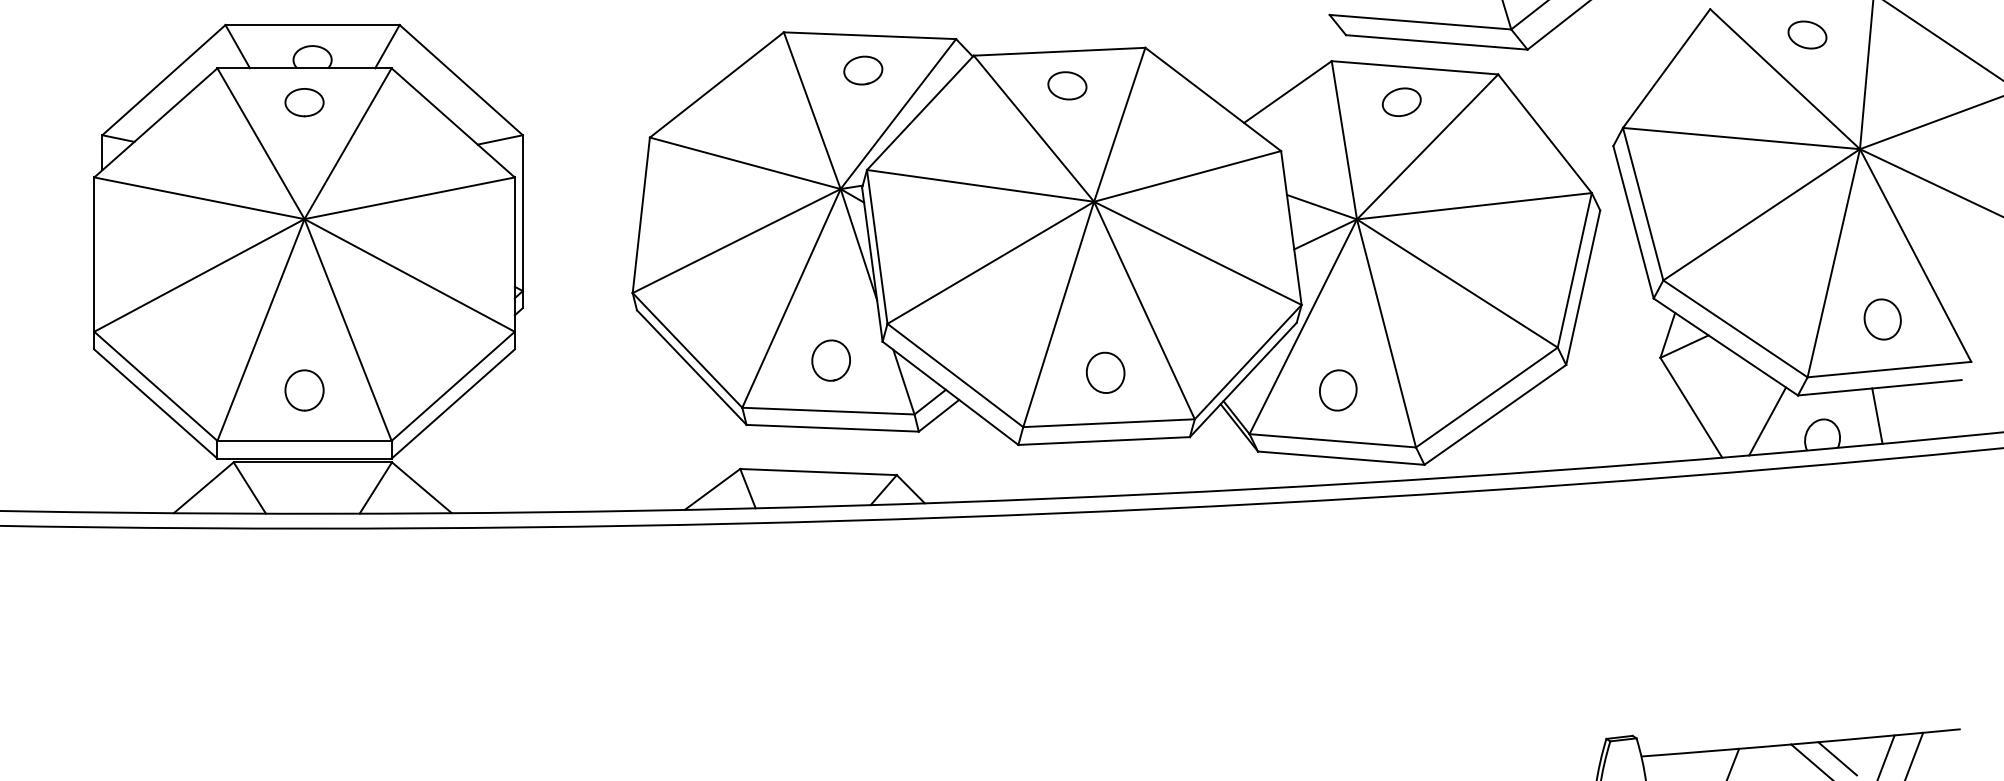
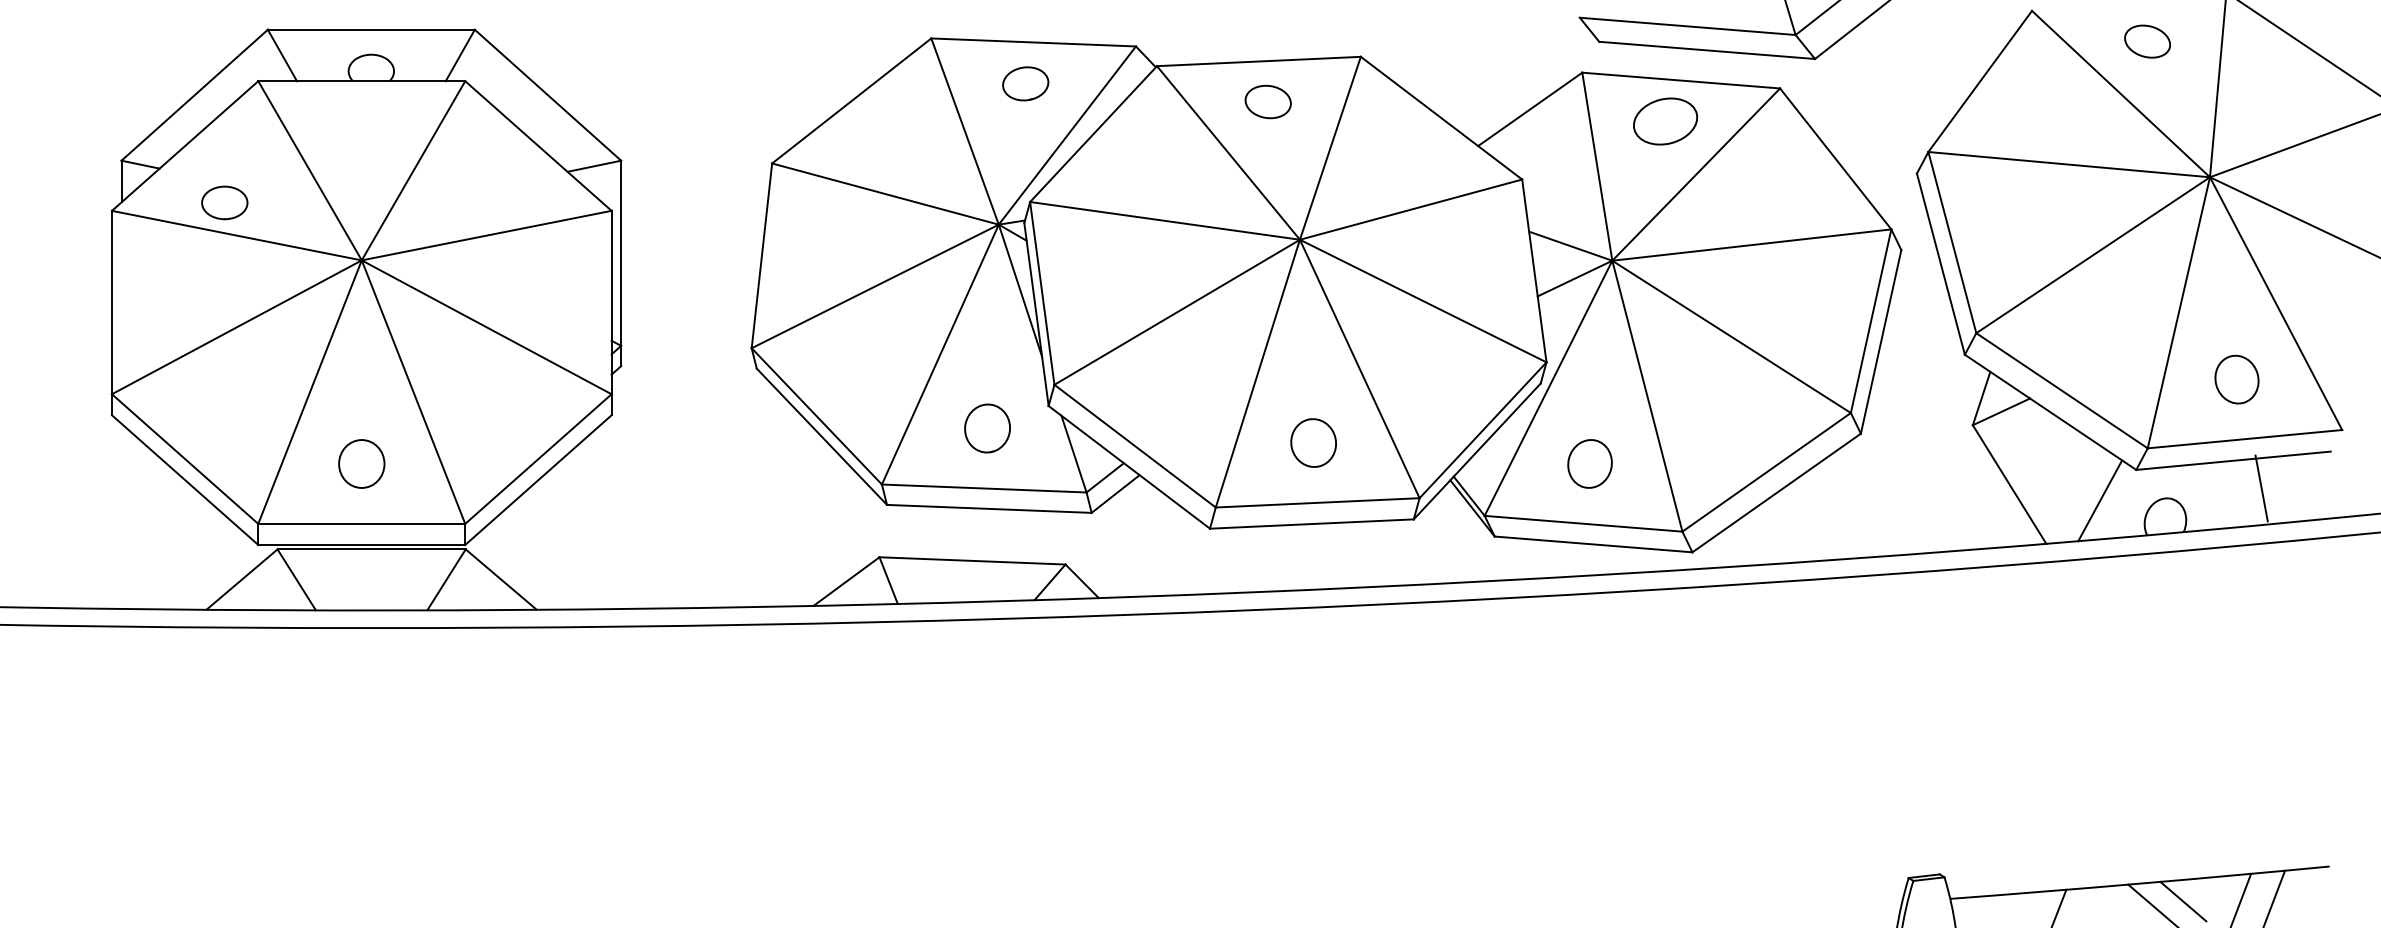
part: (304, 102) -> (224, 202), moved
part: (1401, 102) -> (1665, 121), size x1.4
line: (1877, 416) -> (2261, 488), moved

